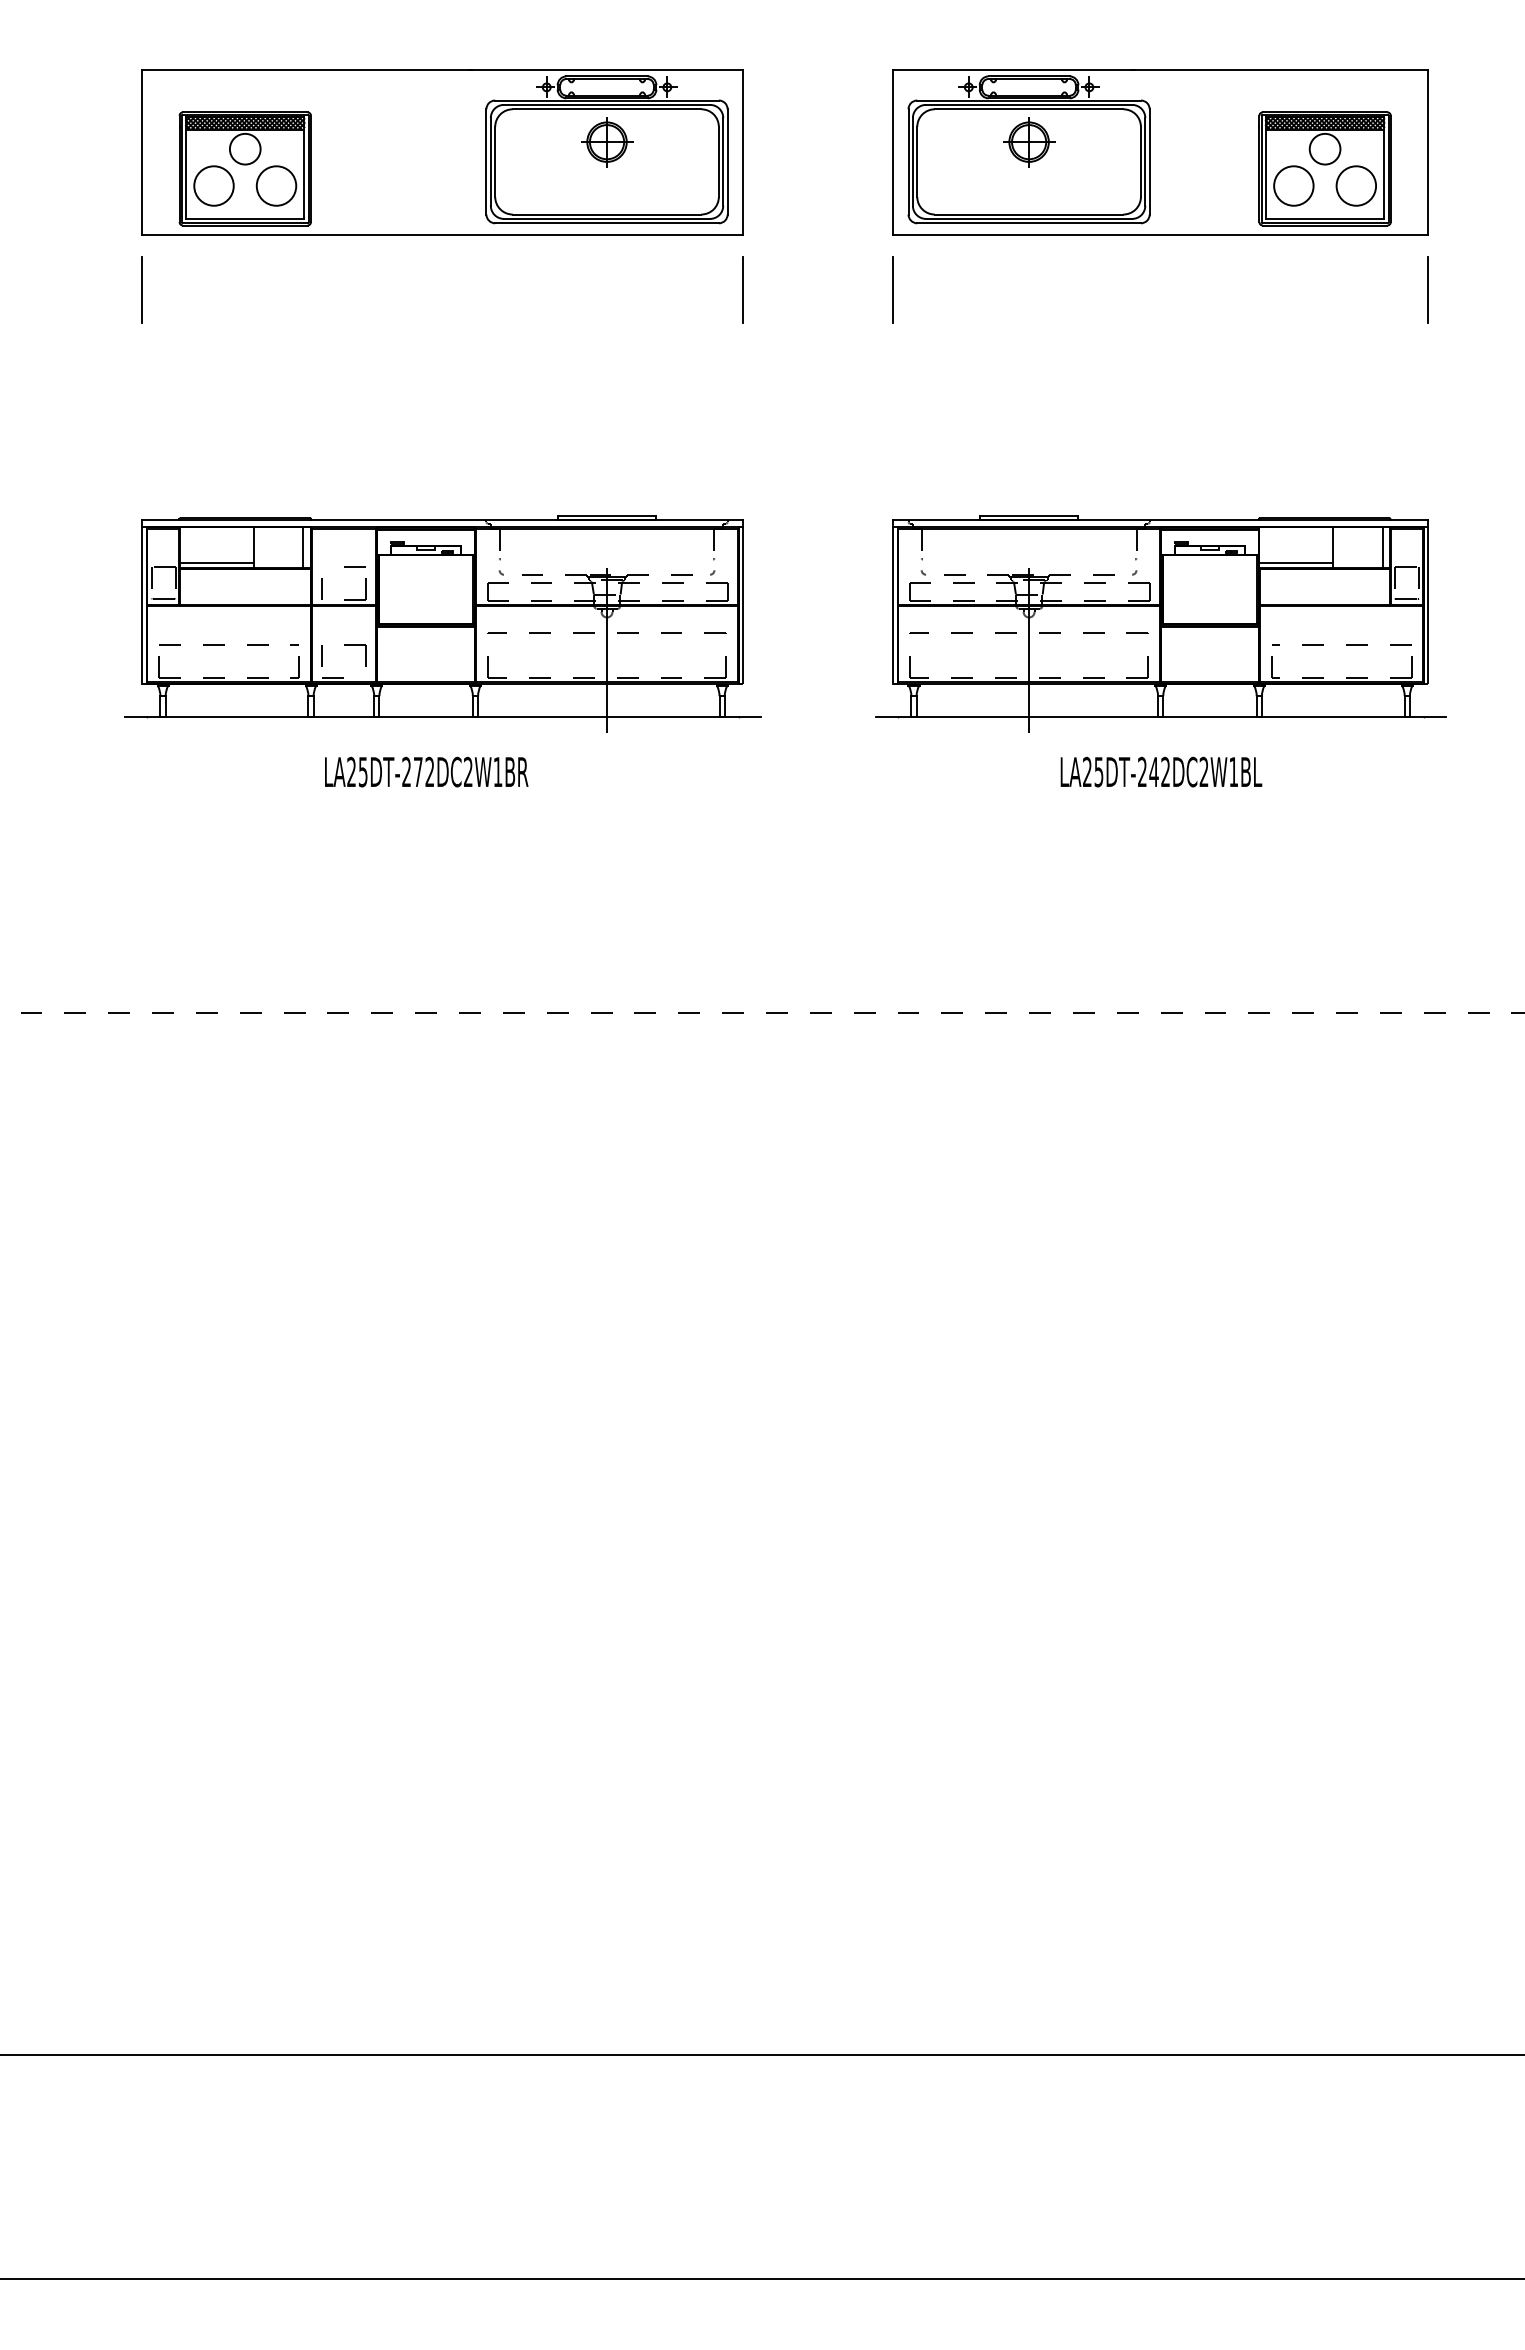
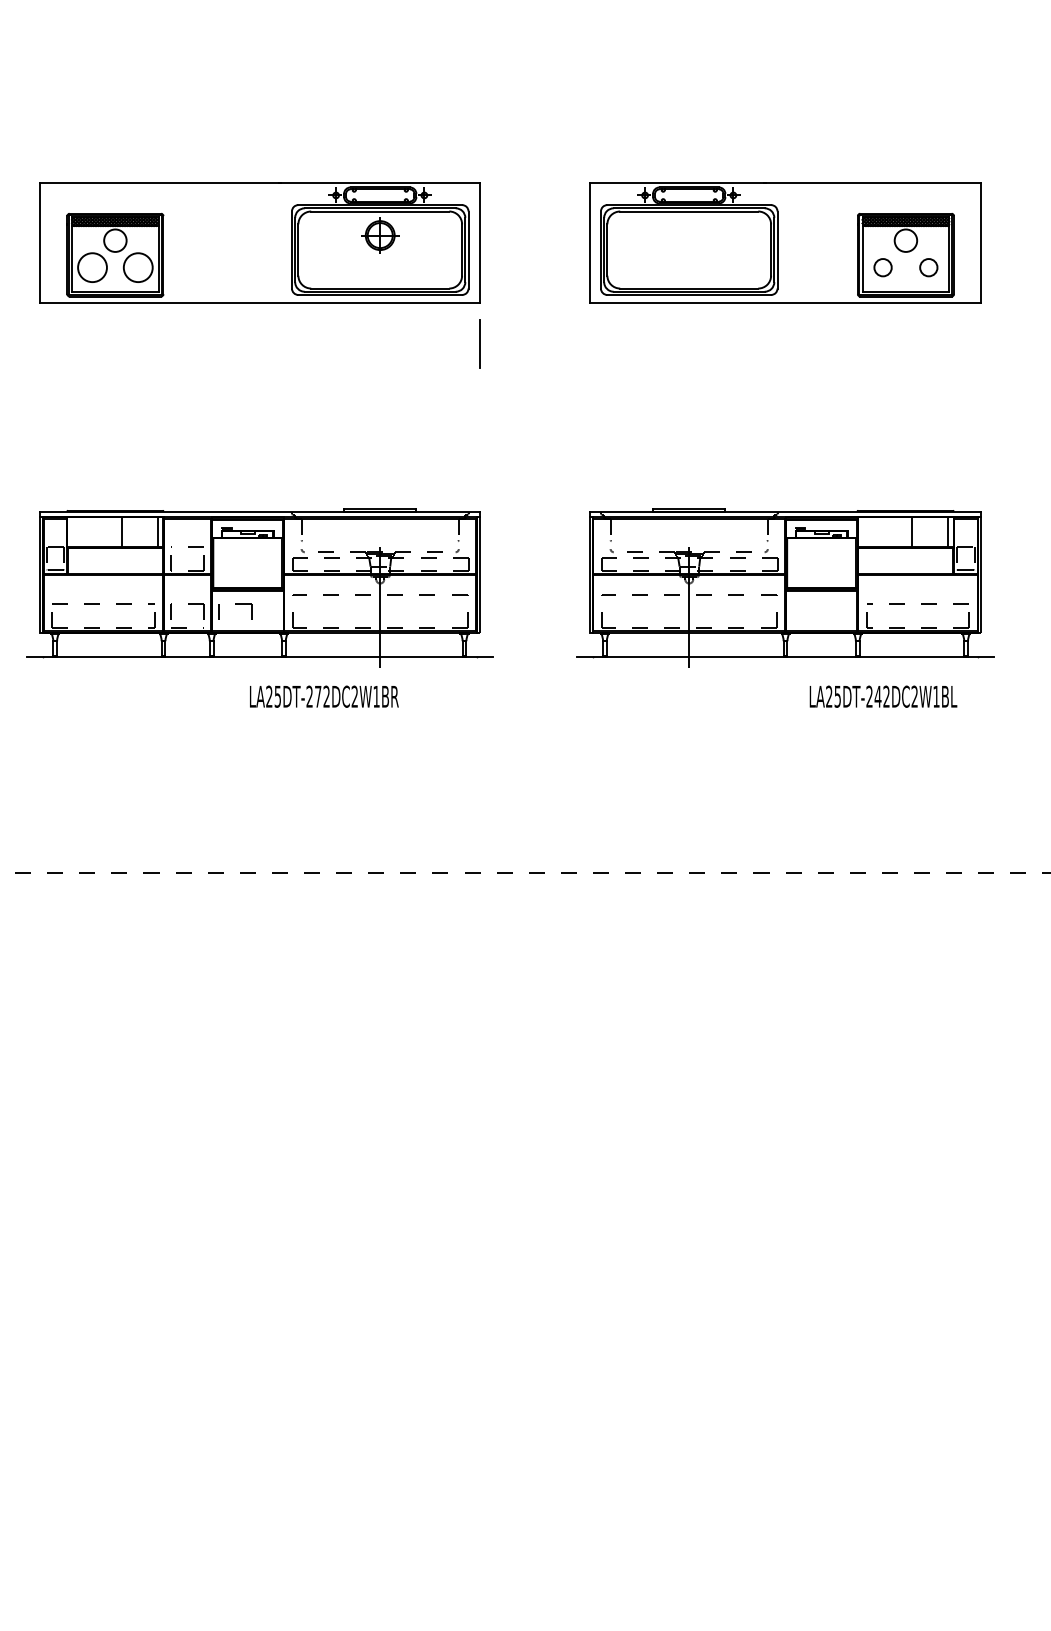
part: (1029, 142) -> (689, 235), removed
circle: (1293, 185) -> (882, 267), size x0.6
circle: (1356, 185) -> (928, 267), size x0.6
line: (142, 289) -> (40, 343), removed
line: (893, 289) -> (589, 343), removed
line: (1428, 289) -> (981, 343), removed
line: (216, 563) -> (94, 544), removed
line: (1296, 563) -> (885, 544), removed
part: (409, 645) -> (235, 604), added
text: (426, 771) -> (324, 696), moved
text: (1161, 771) -> (883, 696), moved

